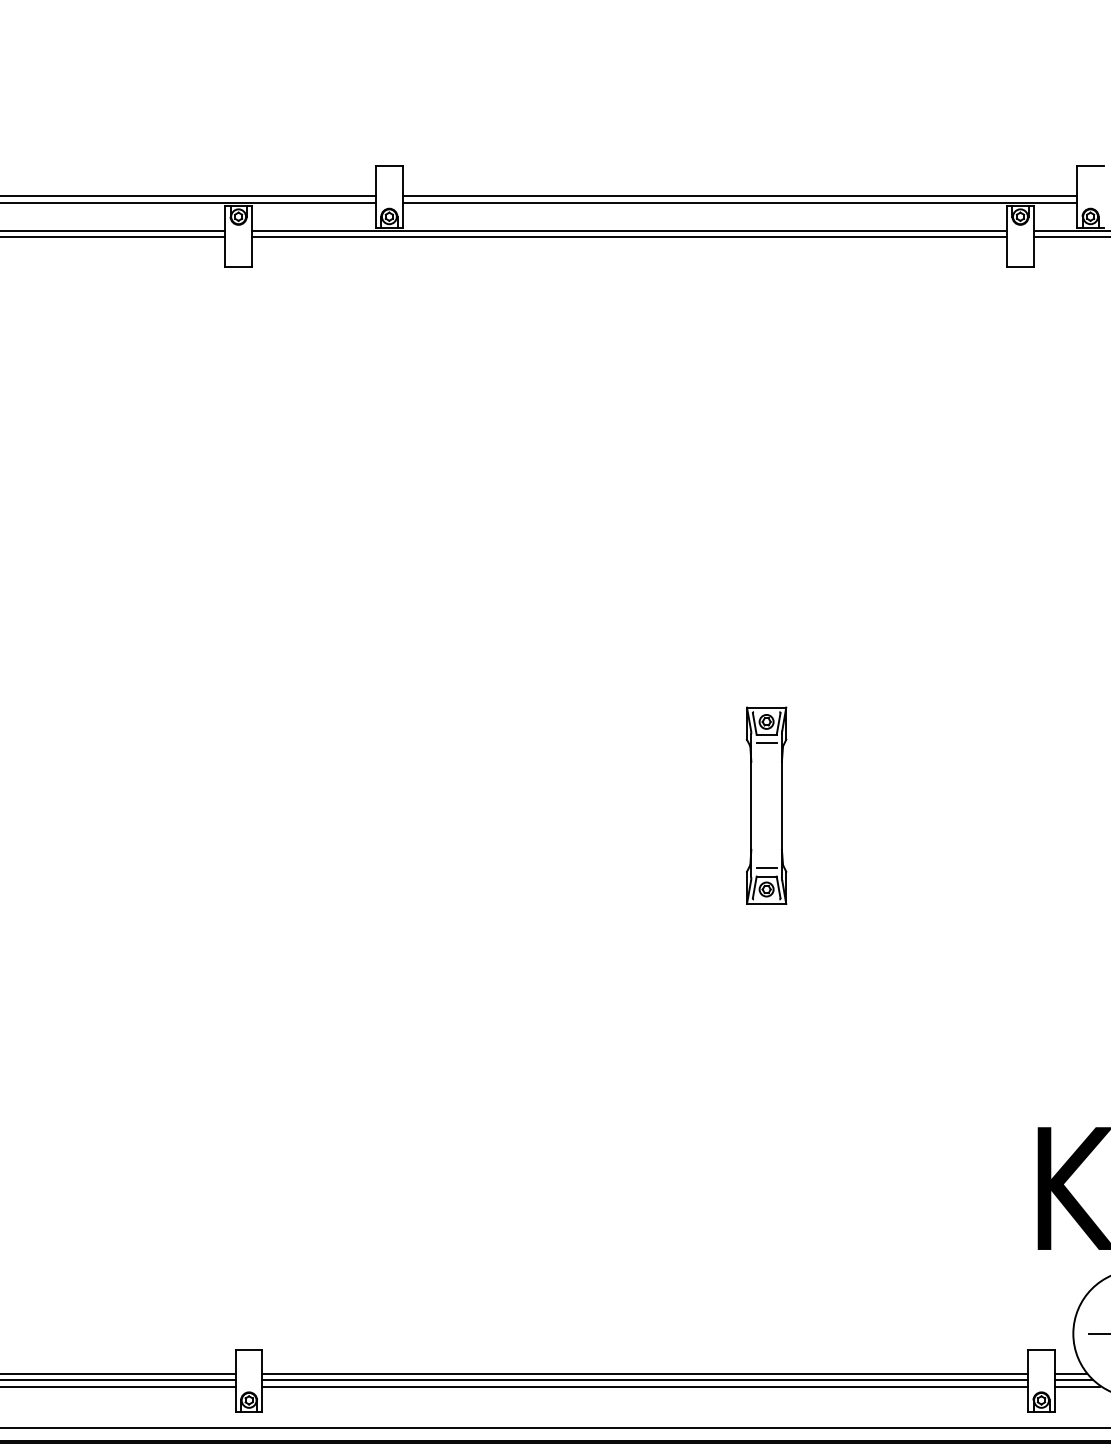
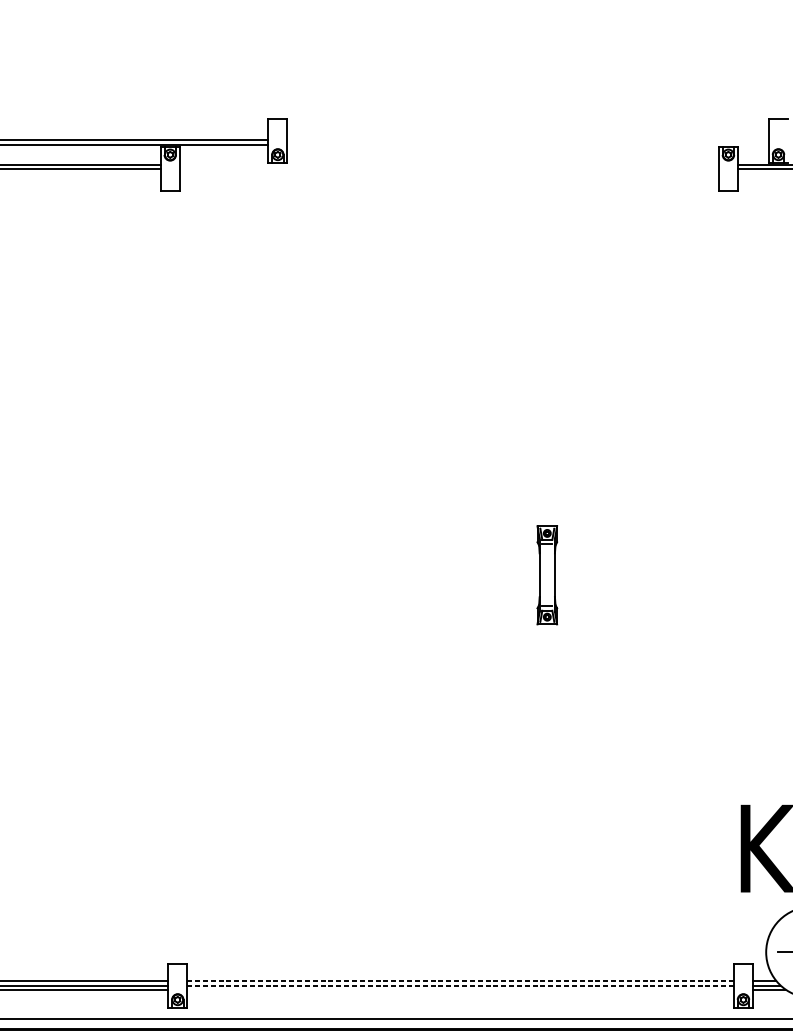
line: (739, 195) -> (527, 139), removed
line: (739, 202) -> (527, 144), removed
line: (629, 230) -> (449, 164), removed
line: (629, 237) -> (449, 169), removed
part: (766, 805) -> (547, 575), size x0.7
line: (645, 1373) -> (460, 980), solid -> dashed
line: (645, 1380) -> (460, 985), solid -> dashed
line: (645, 1386) -> (460, 989), removed

